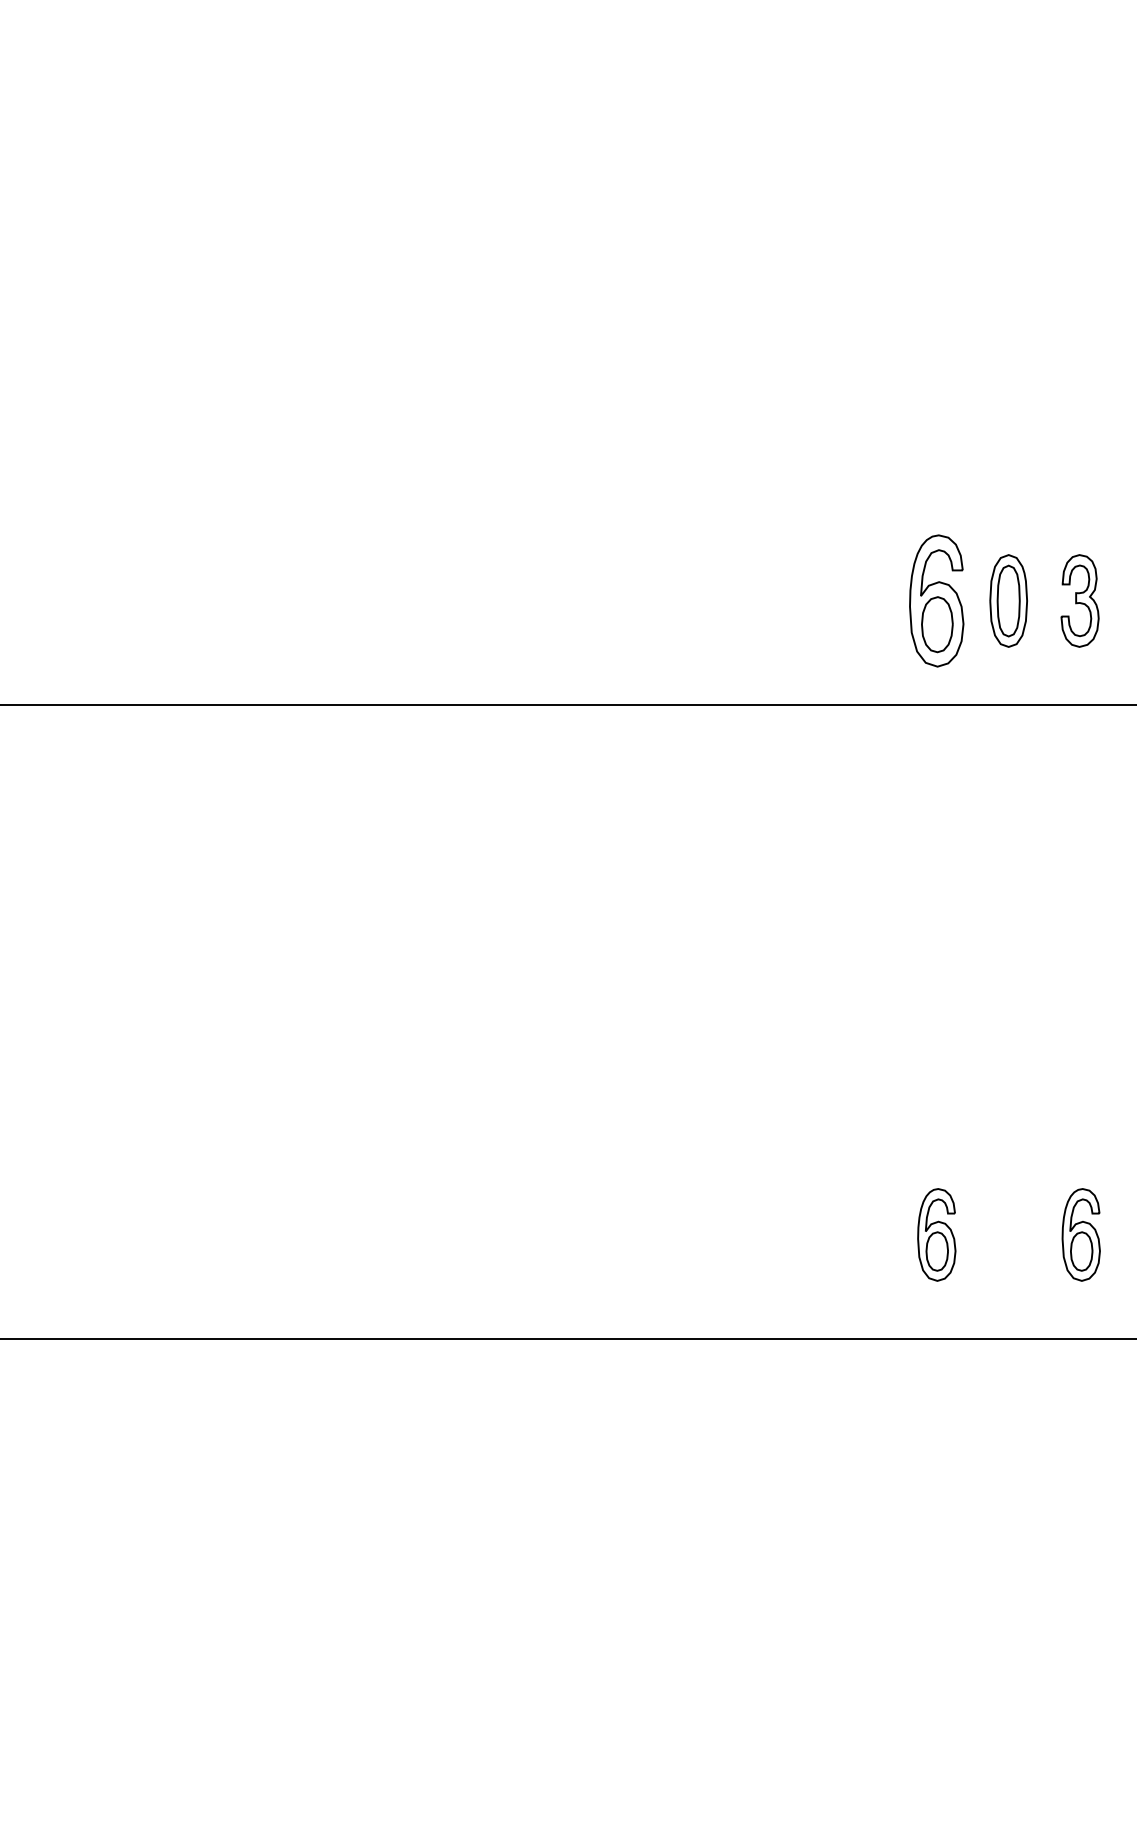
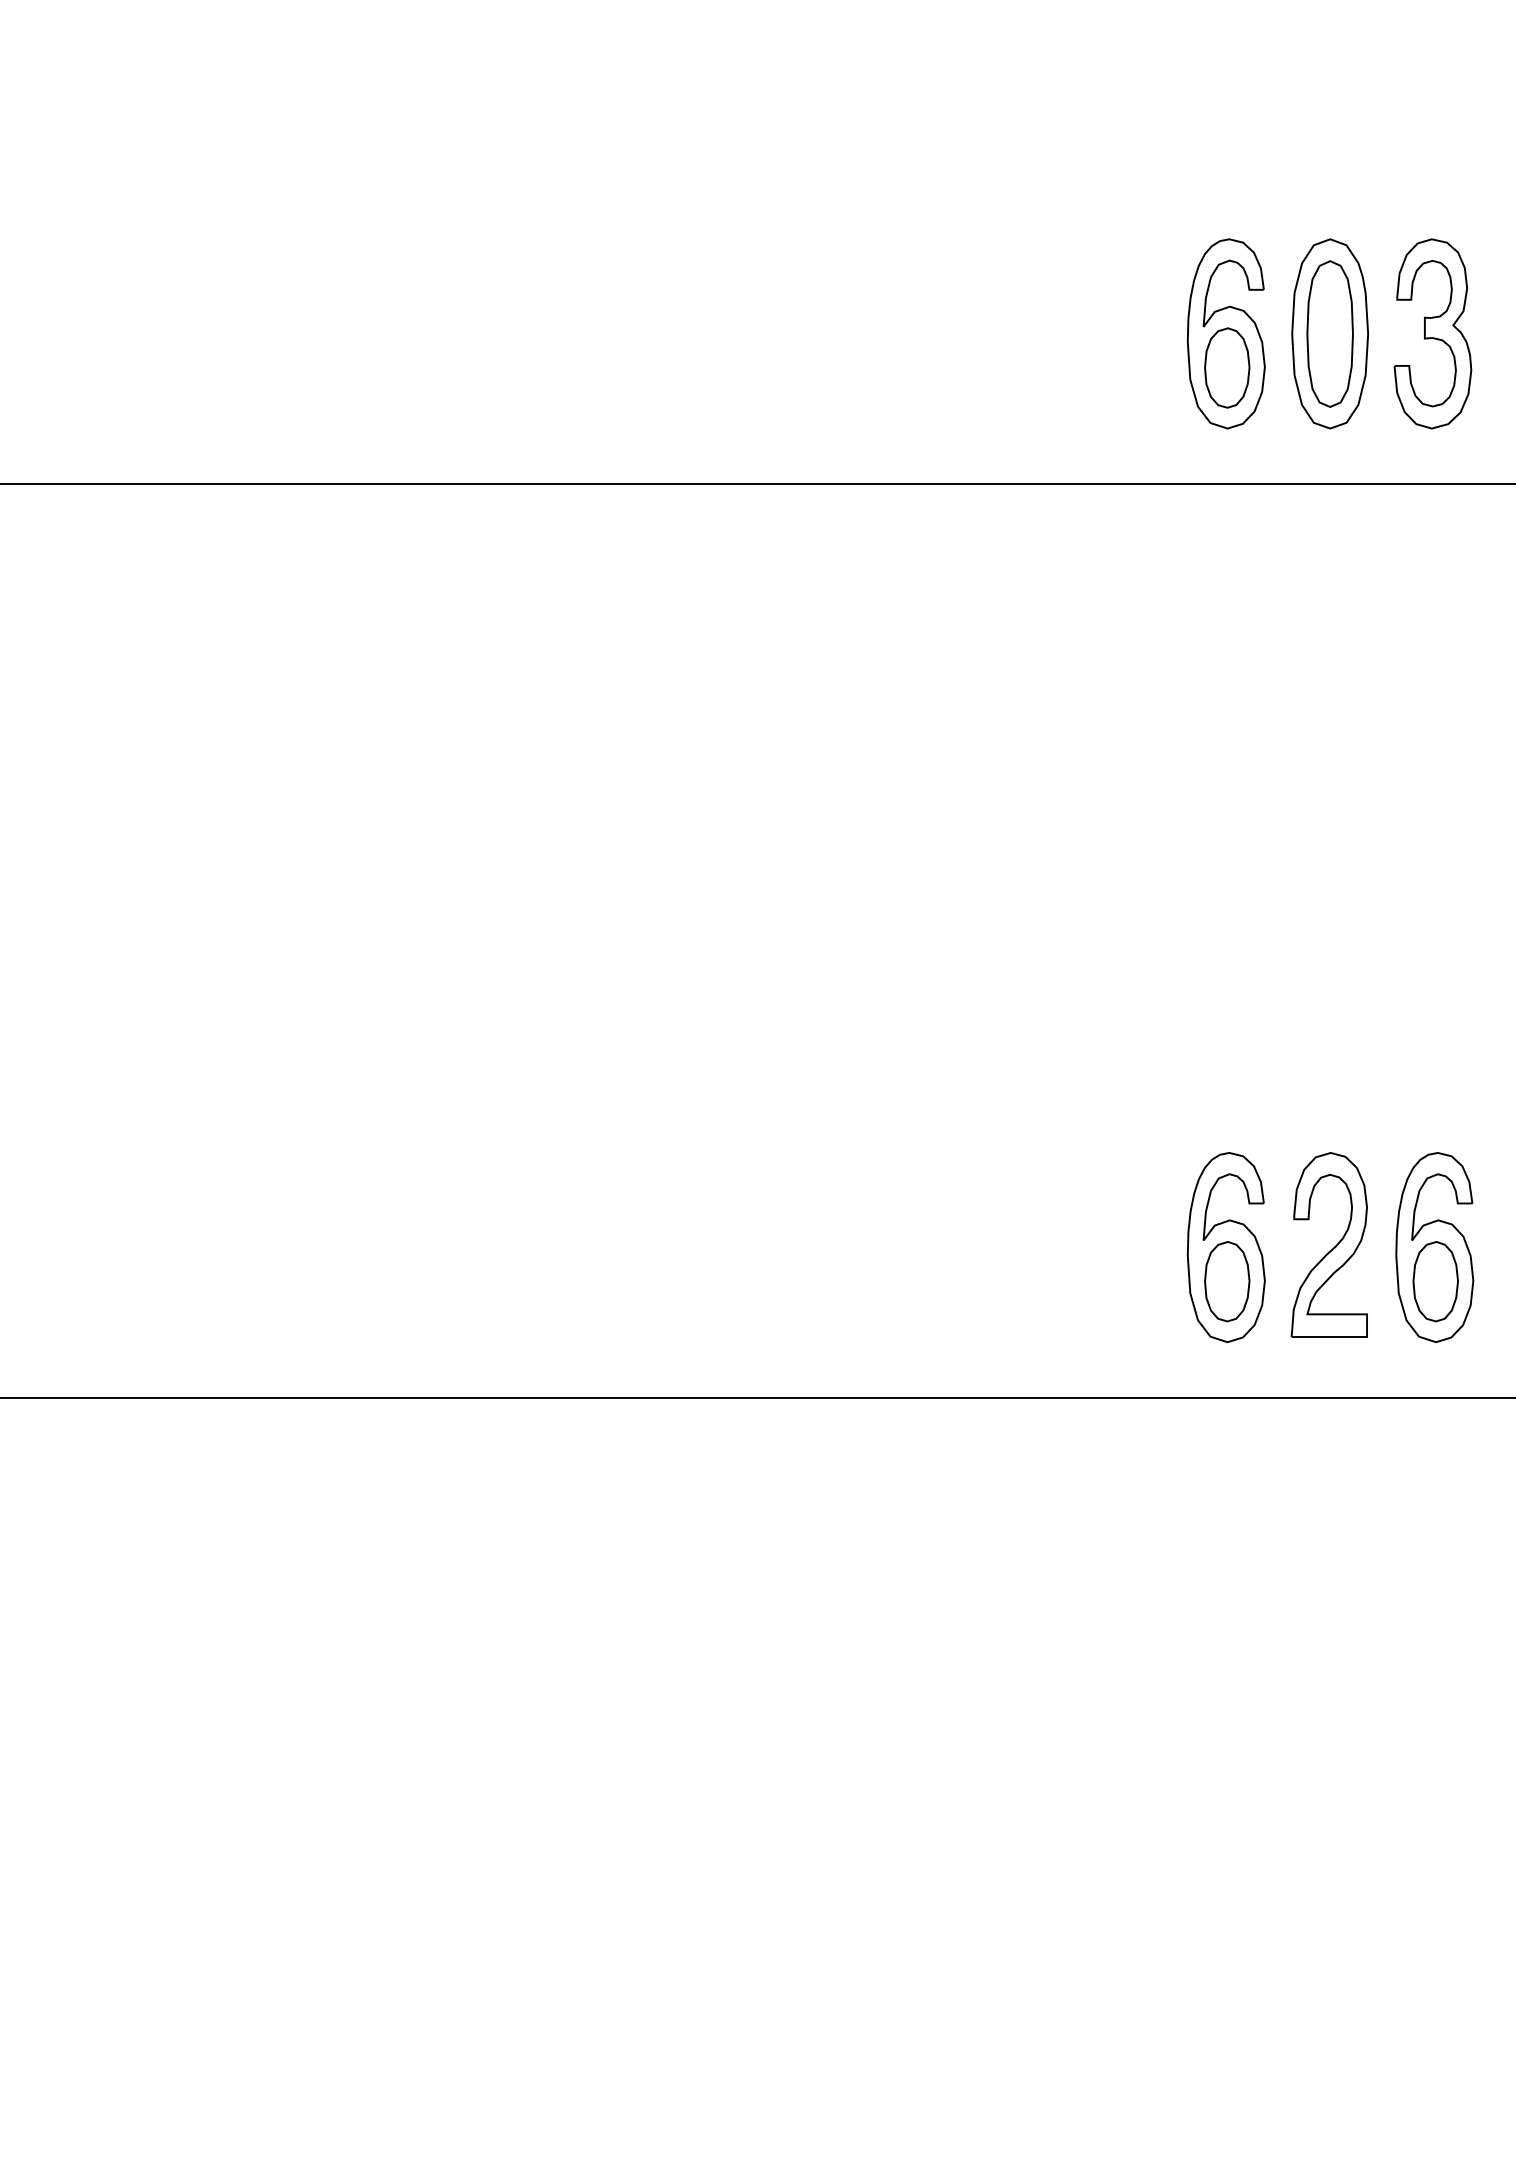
part: (1008, 600) -> (1329, 333), size x1.43
part: (1079, 600) -> (1432, 333), size x1.43
part: (1008, 1232) -> (1329, 1244), added
part: (936, 1234) -> (1225, 1246), size x1.43
part: (1080, 1234) -> (1433, 1246), size x1.43

